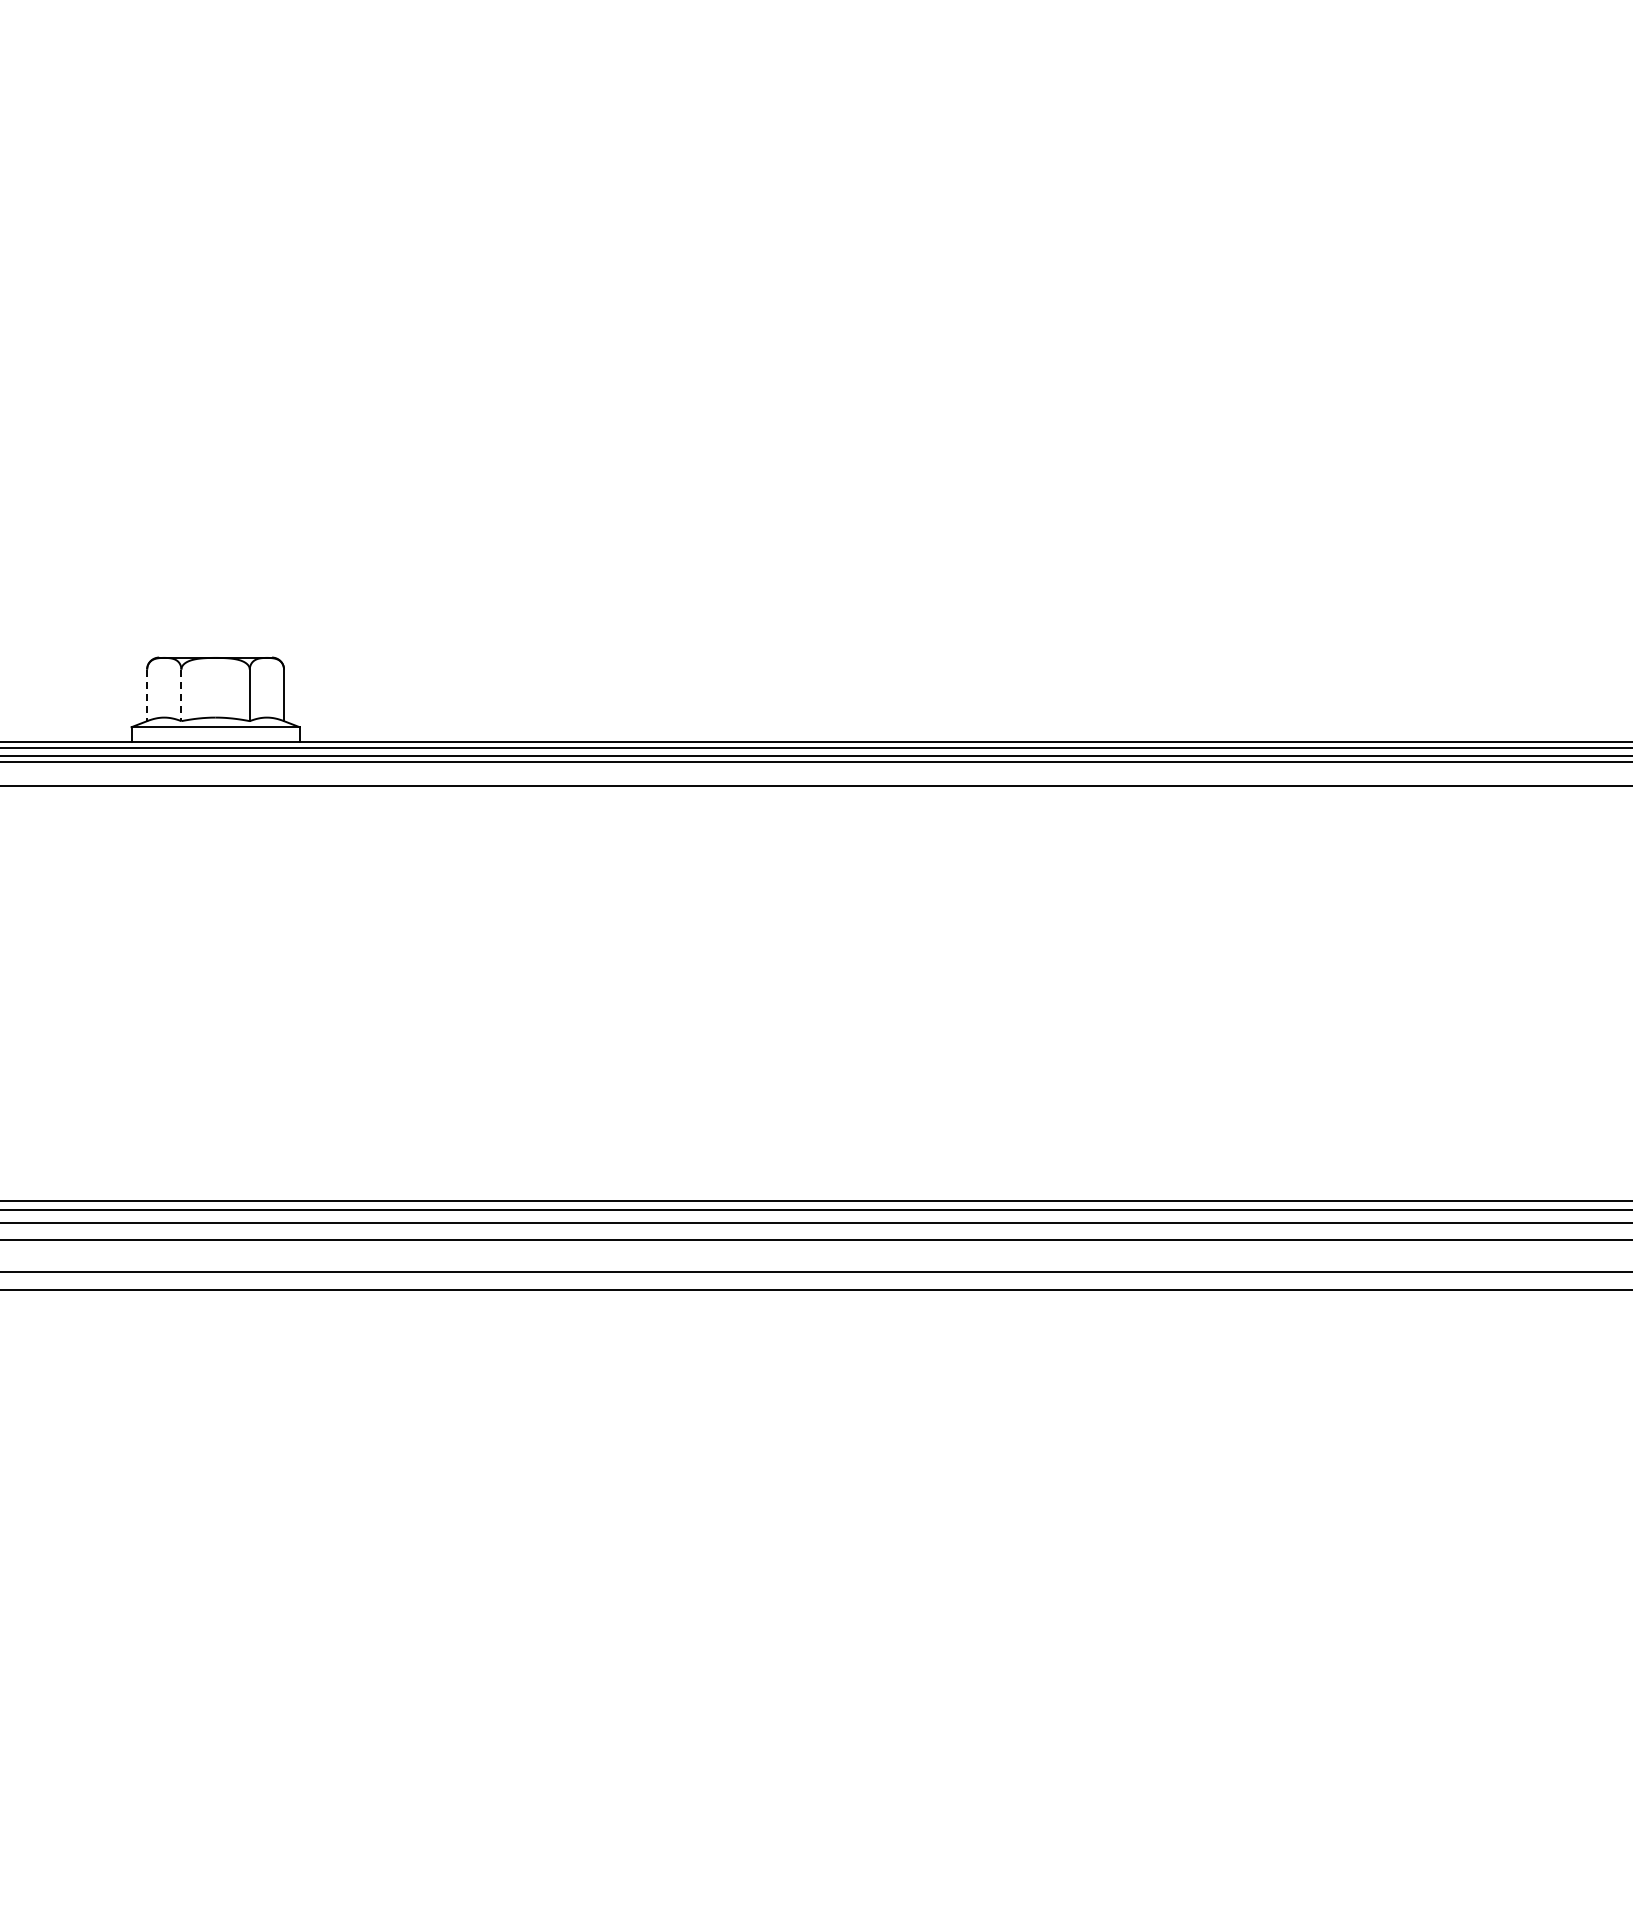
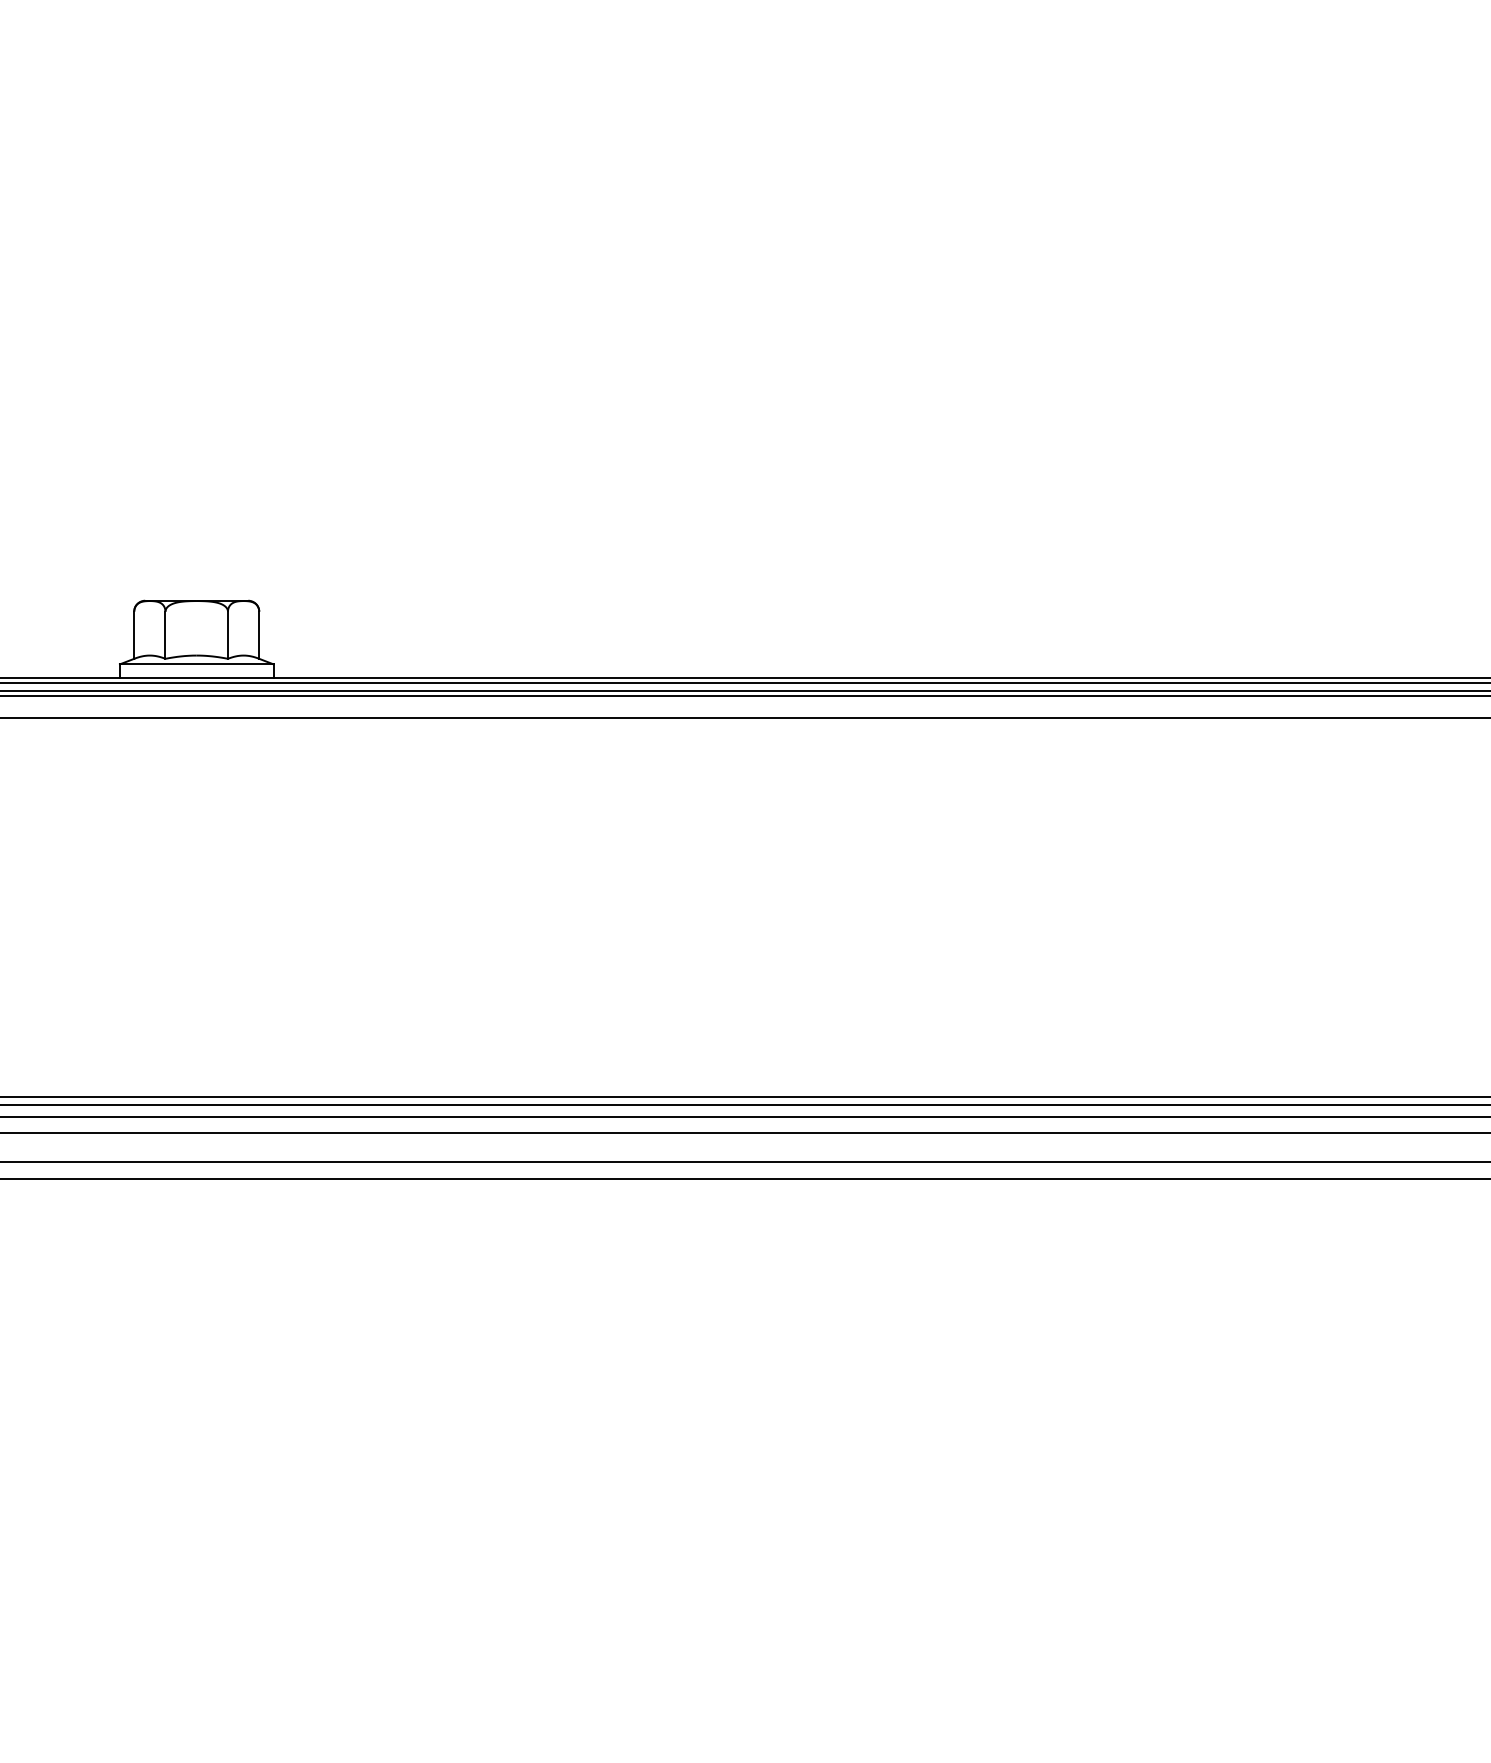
line: (147, 695) -> (134, 635), dashed -> solid
line: (181, 695) -> (165, 635), dashed -> solid

